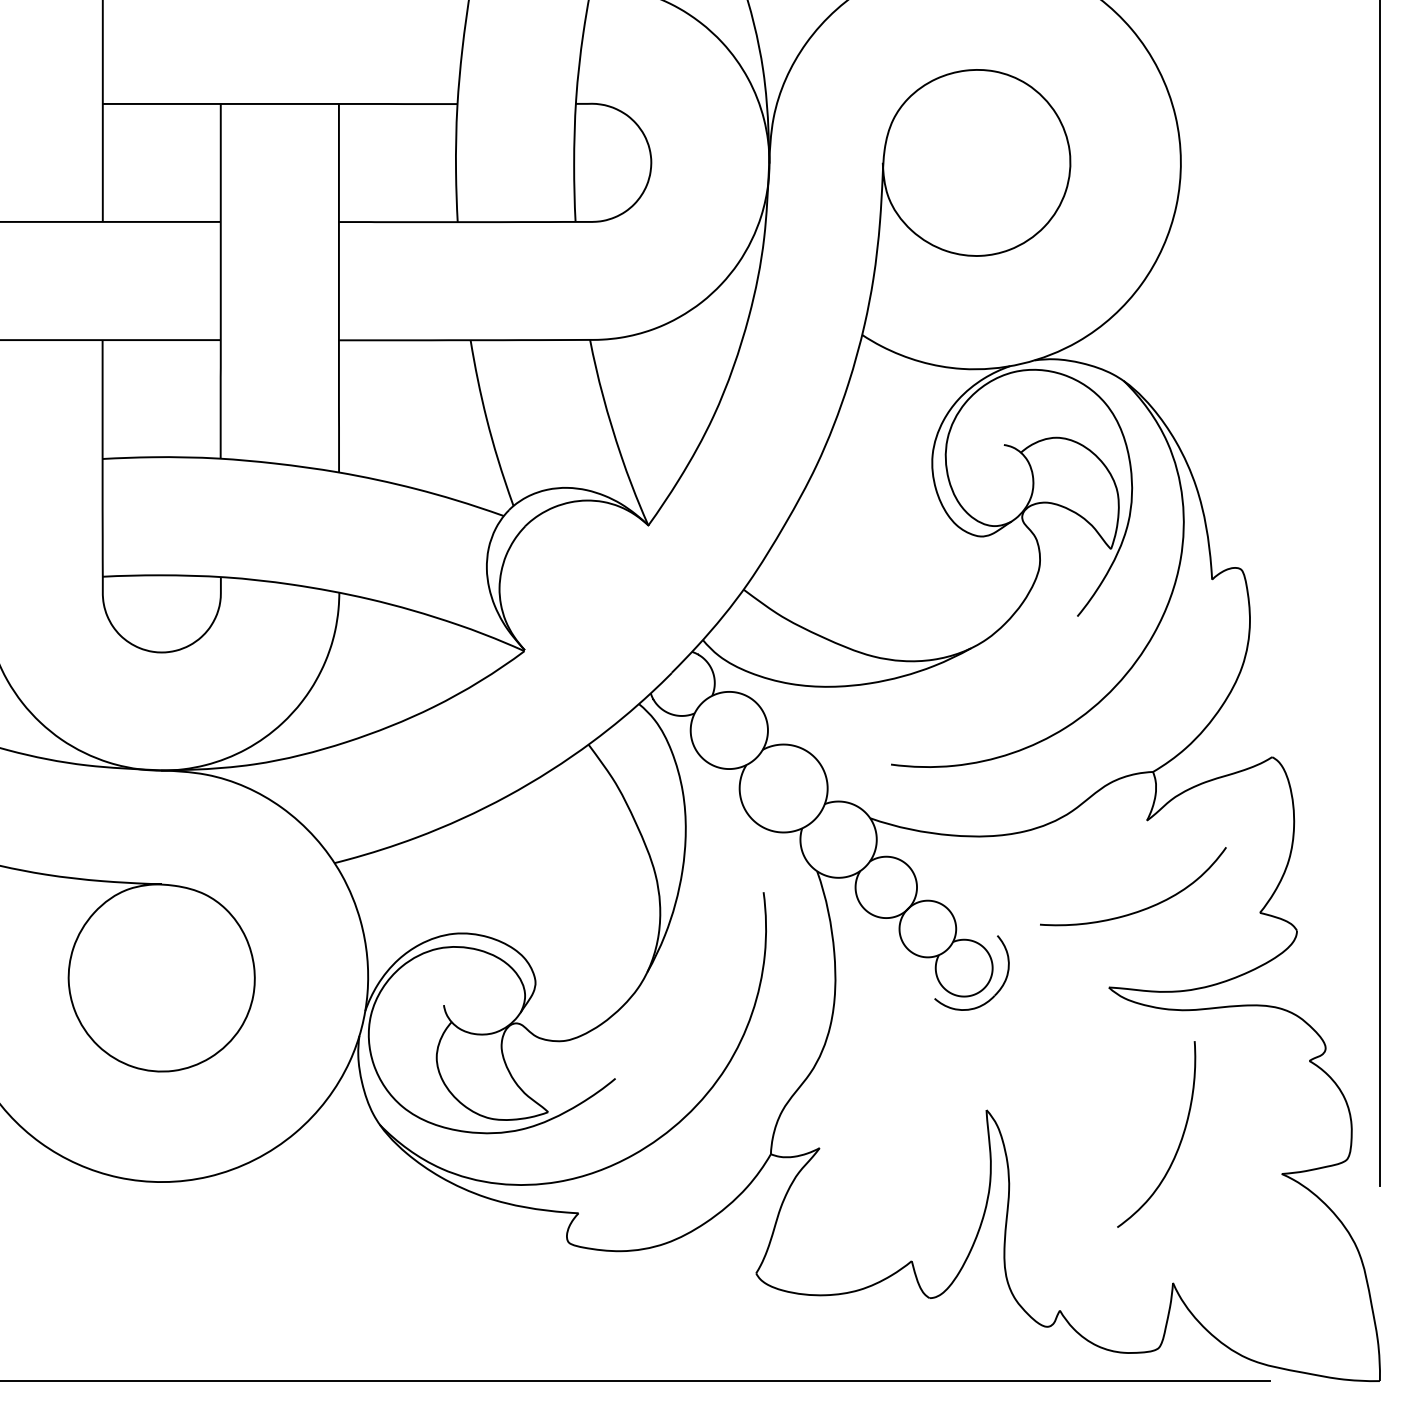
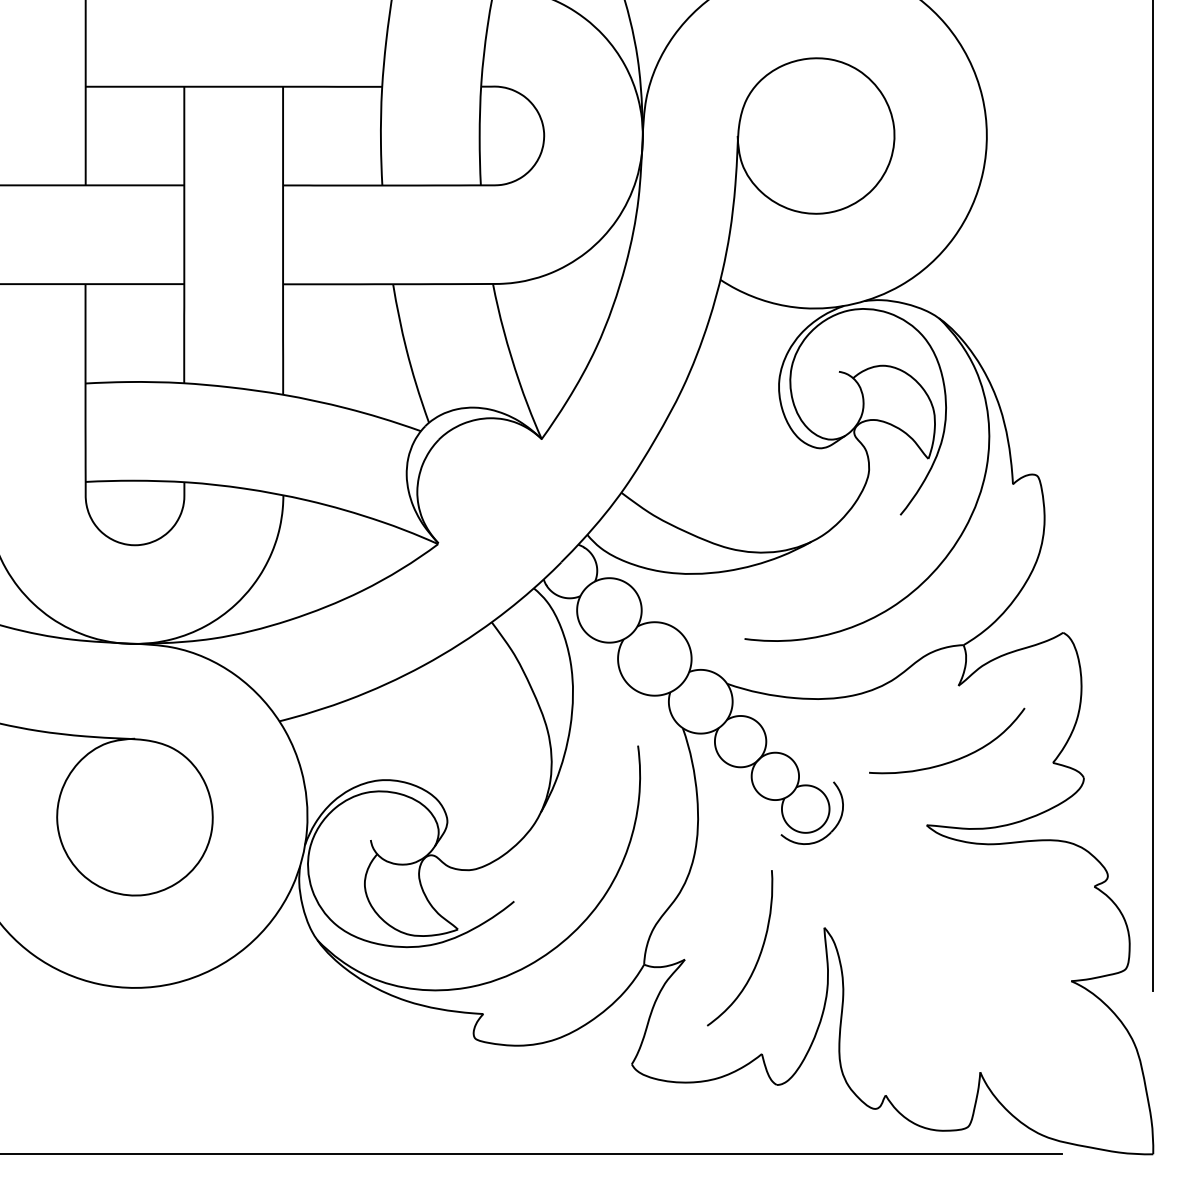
curve: (1179, 1142) -> (759, 954), moved

